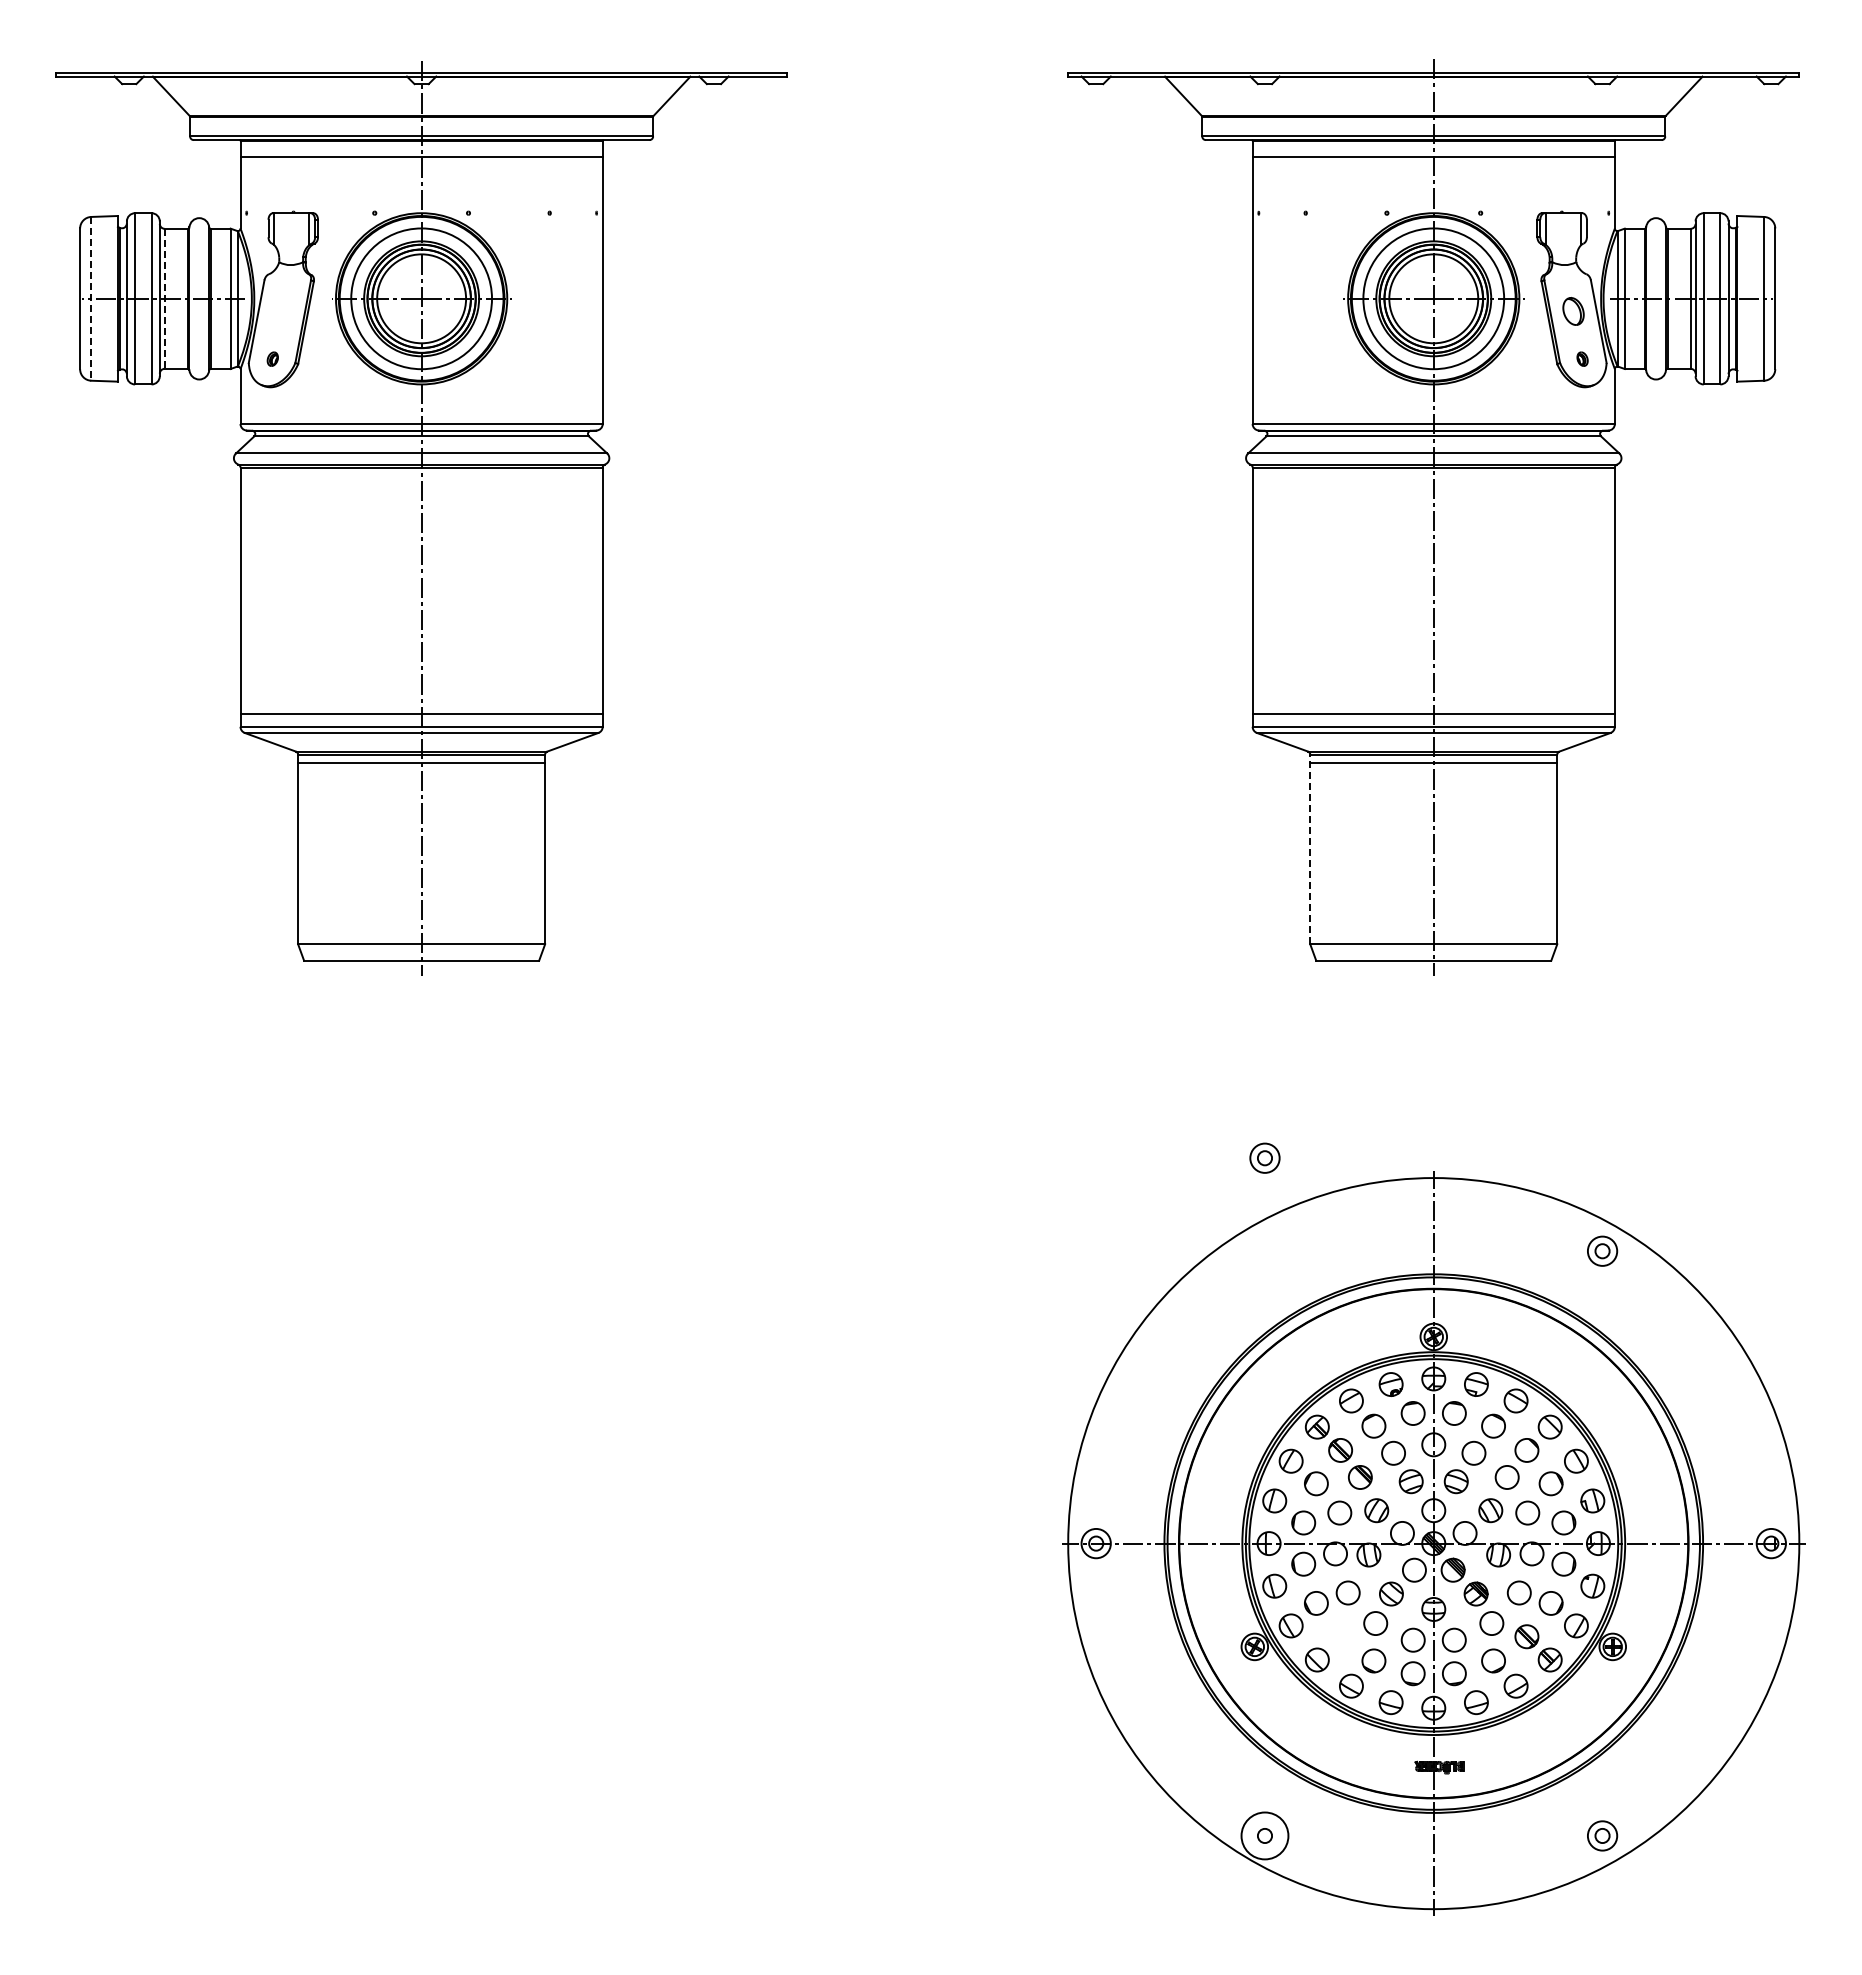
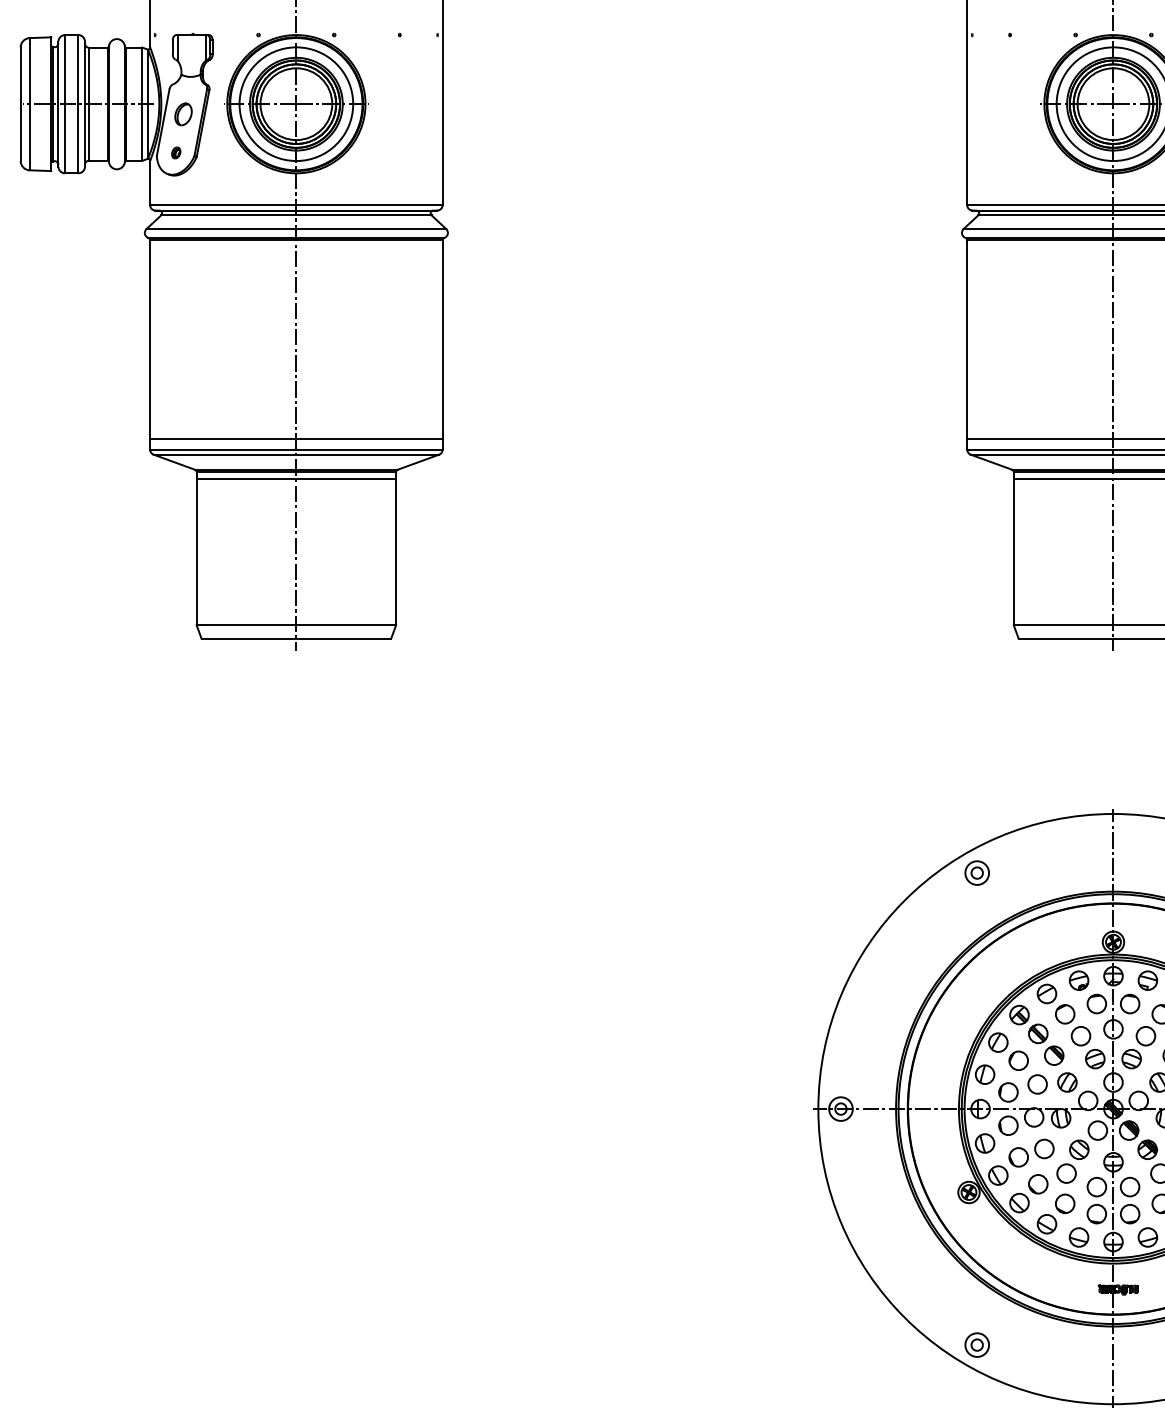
line: (91, 298) -> (29, 103), dashed -> solid
line: (164, 298) -> (88, 103), dashed -> solid
part: (281, 311) -> (183, 114), added
line: (1310, 849) -> (1013, 548), dashed -> solid
part: (1264, 1157) -> (976, 872), moved
part: (1340, 1636) -> (1038, 1184), added
circle: (1264, 1835) -> (976, 1344), size x0.62

